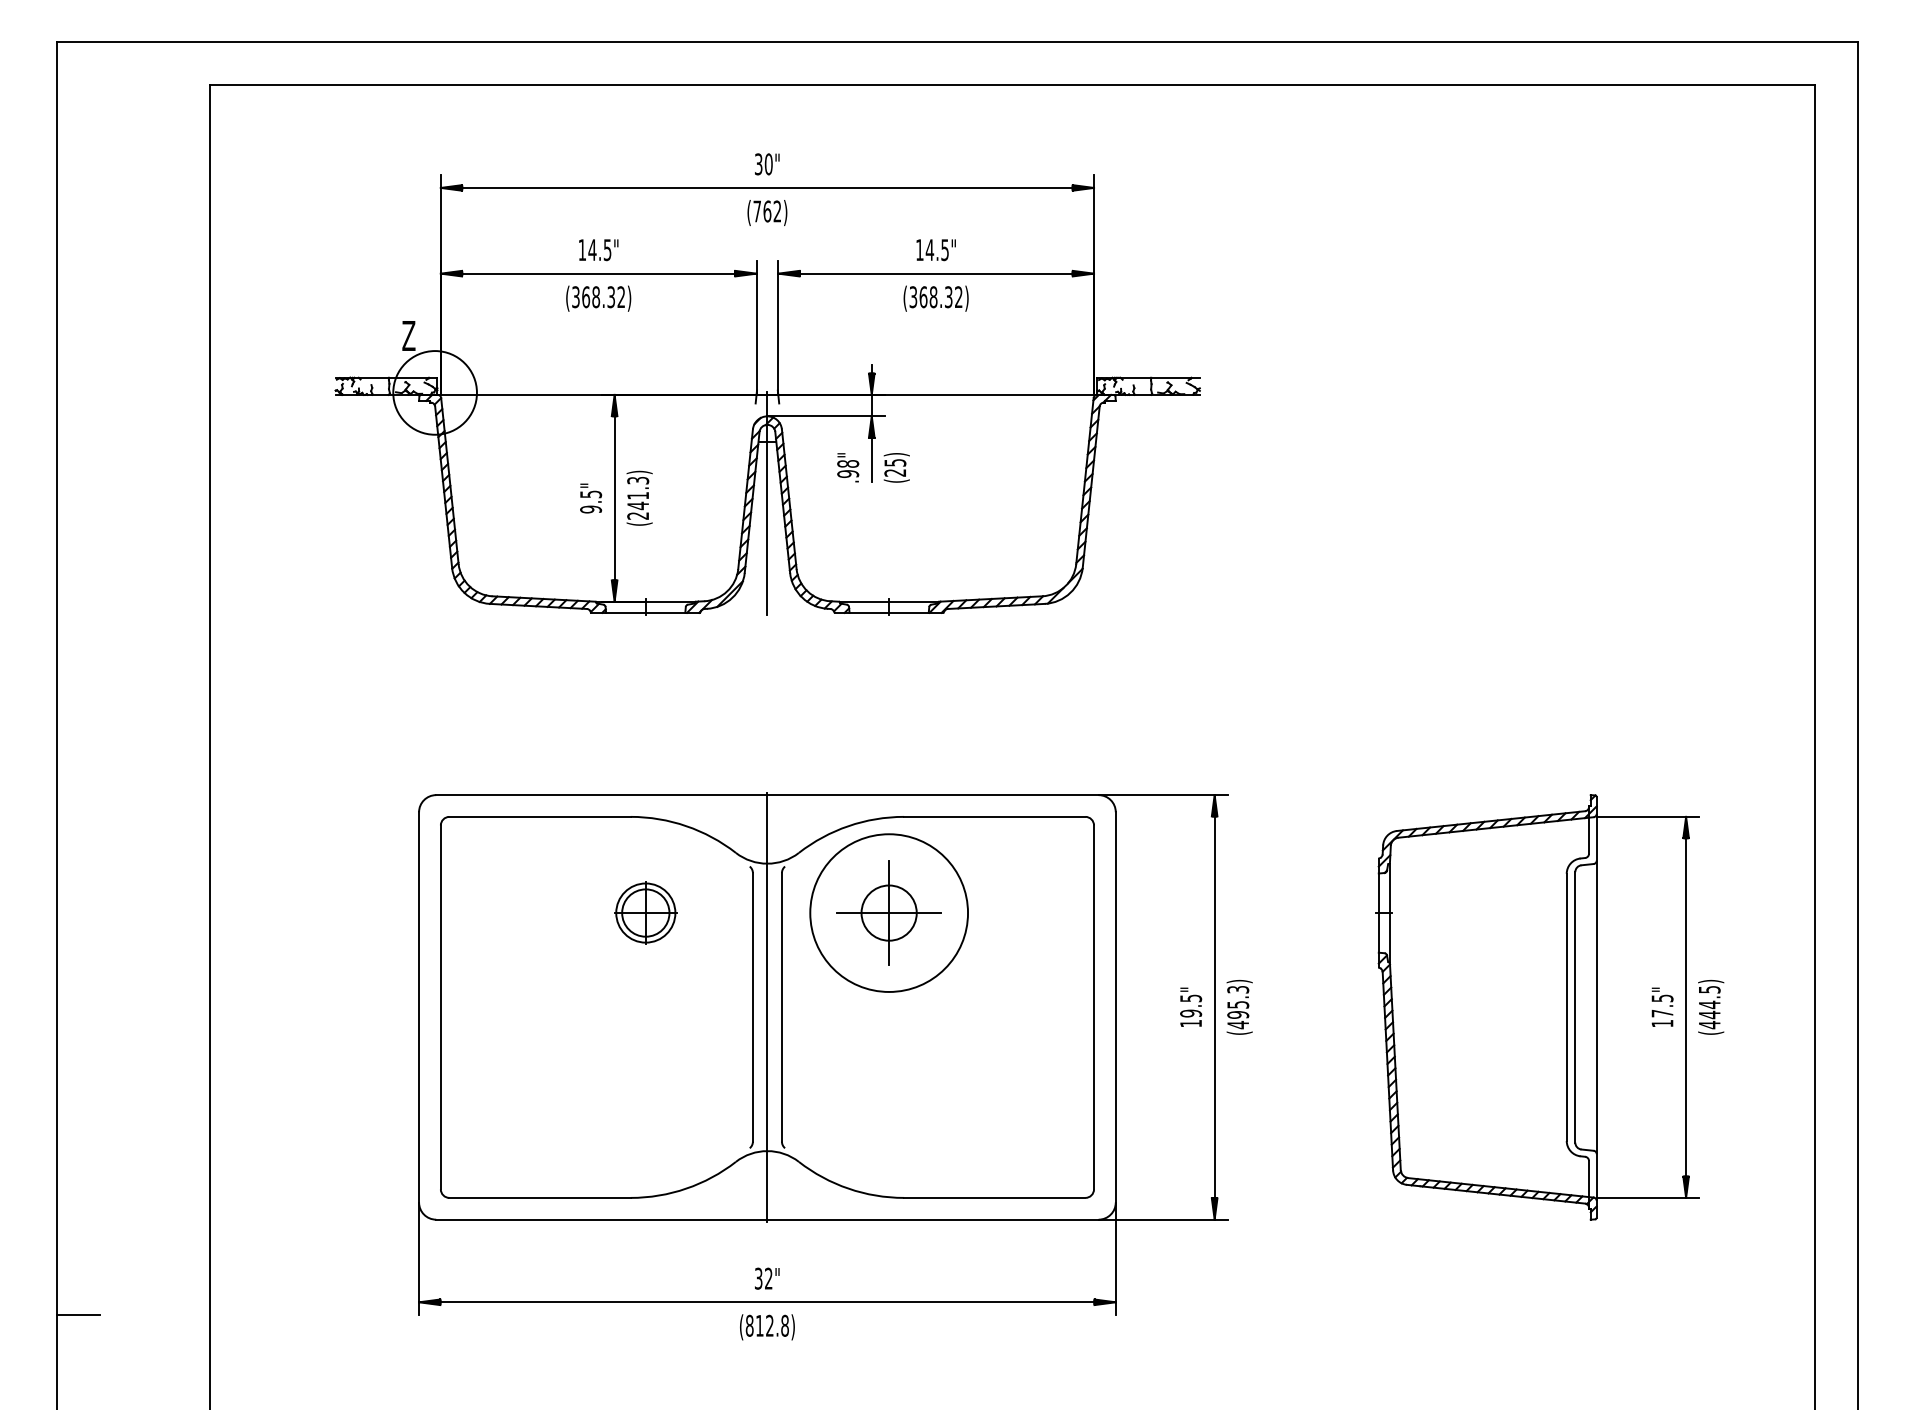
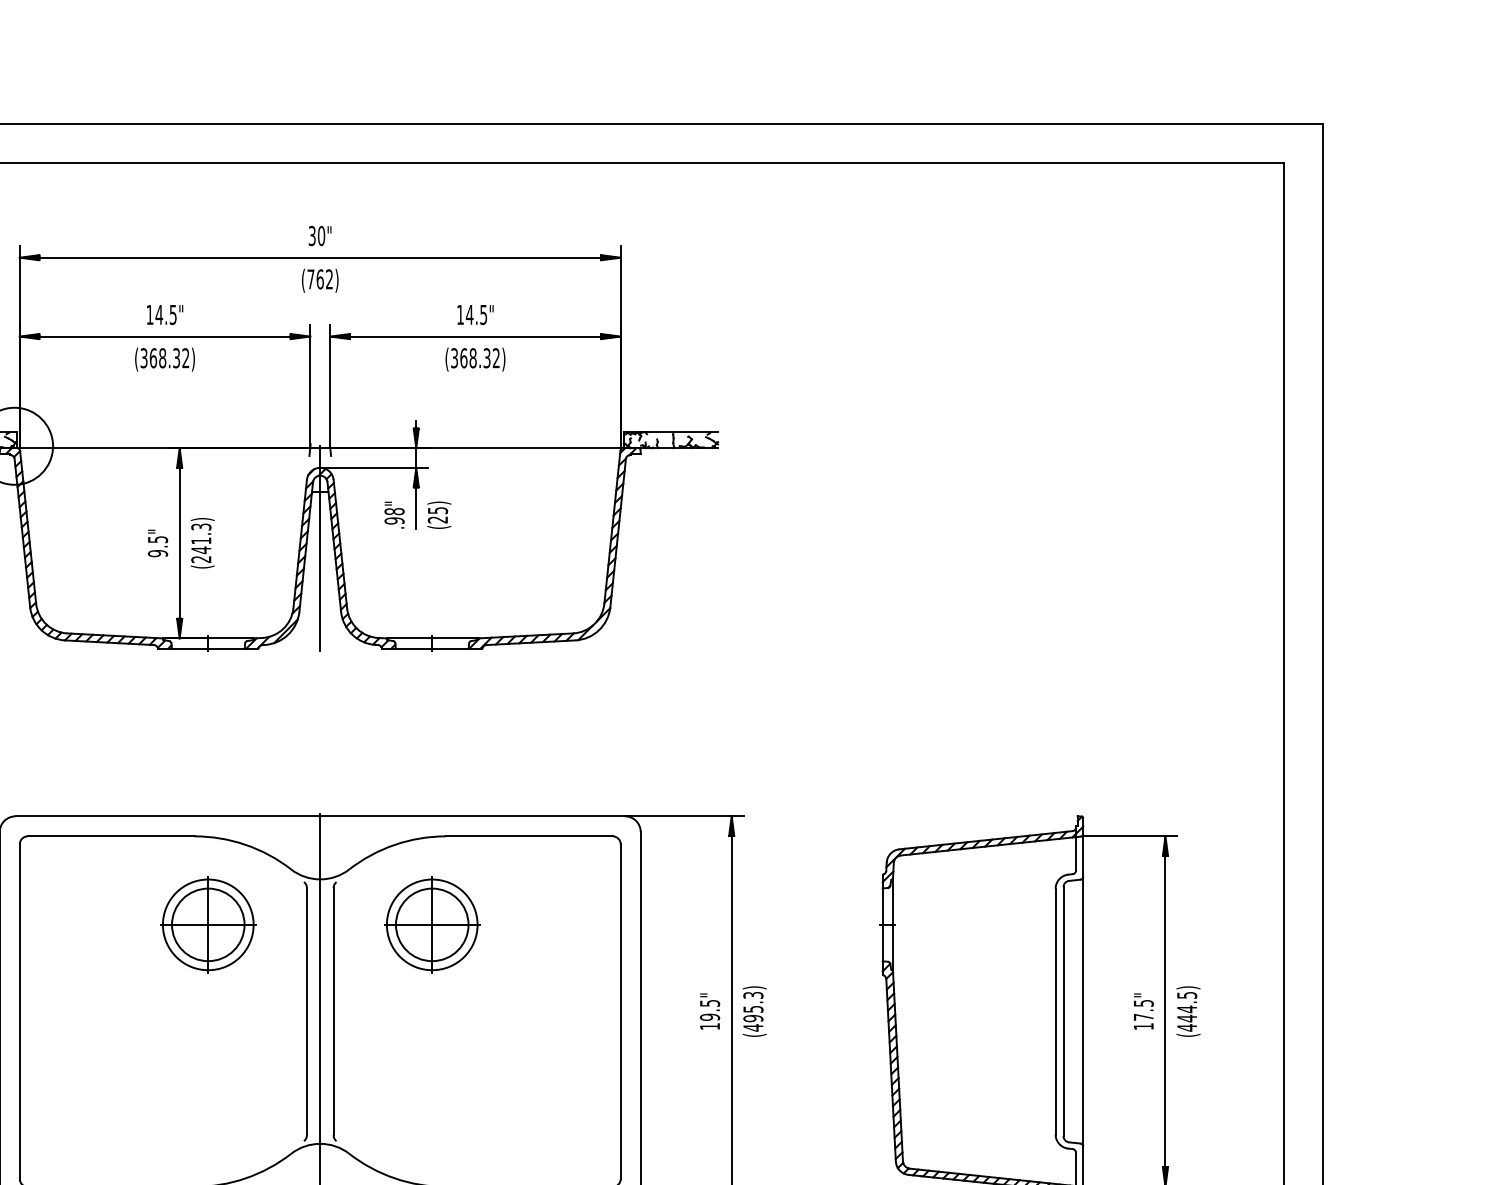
part: (645, 912) -> (208, 924), size x1.67
circle: (888, 912) -> (431, 924), size x0.62
circle: (888, 912) -> (431, 924), size x1.43

